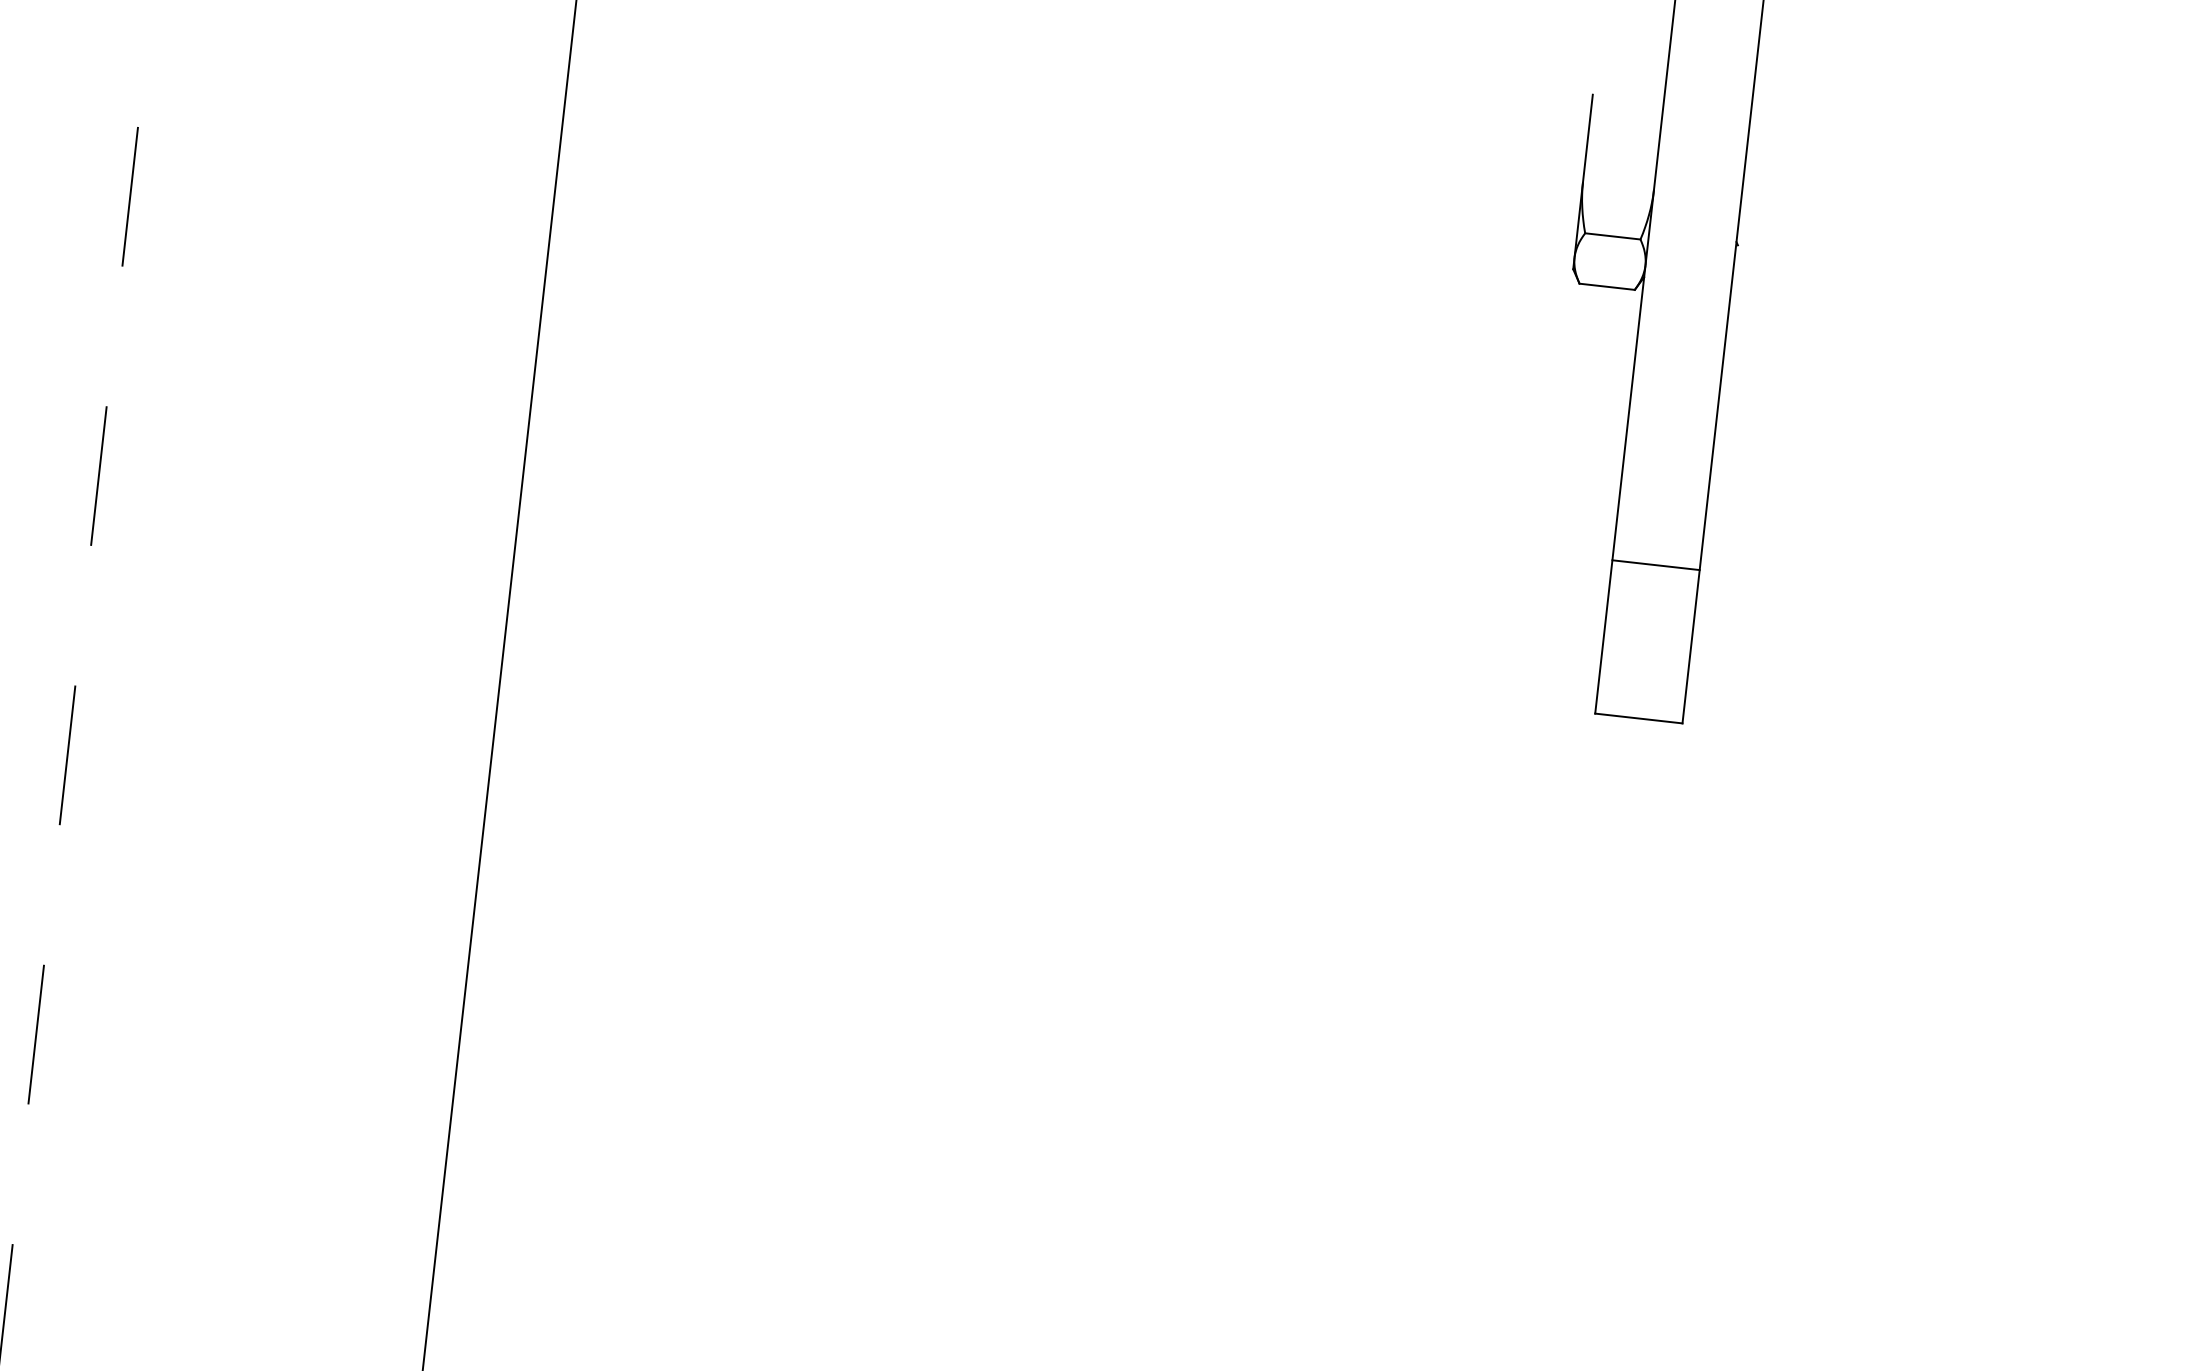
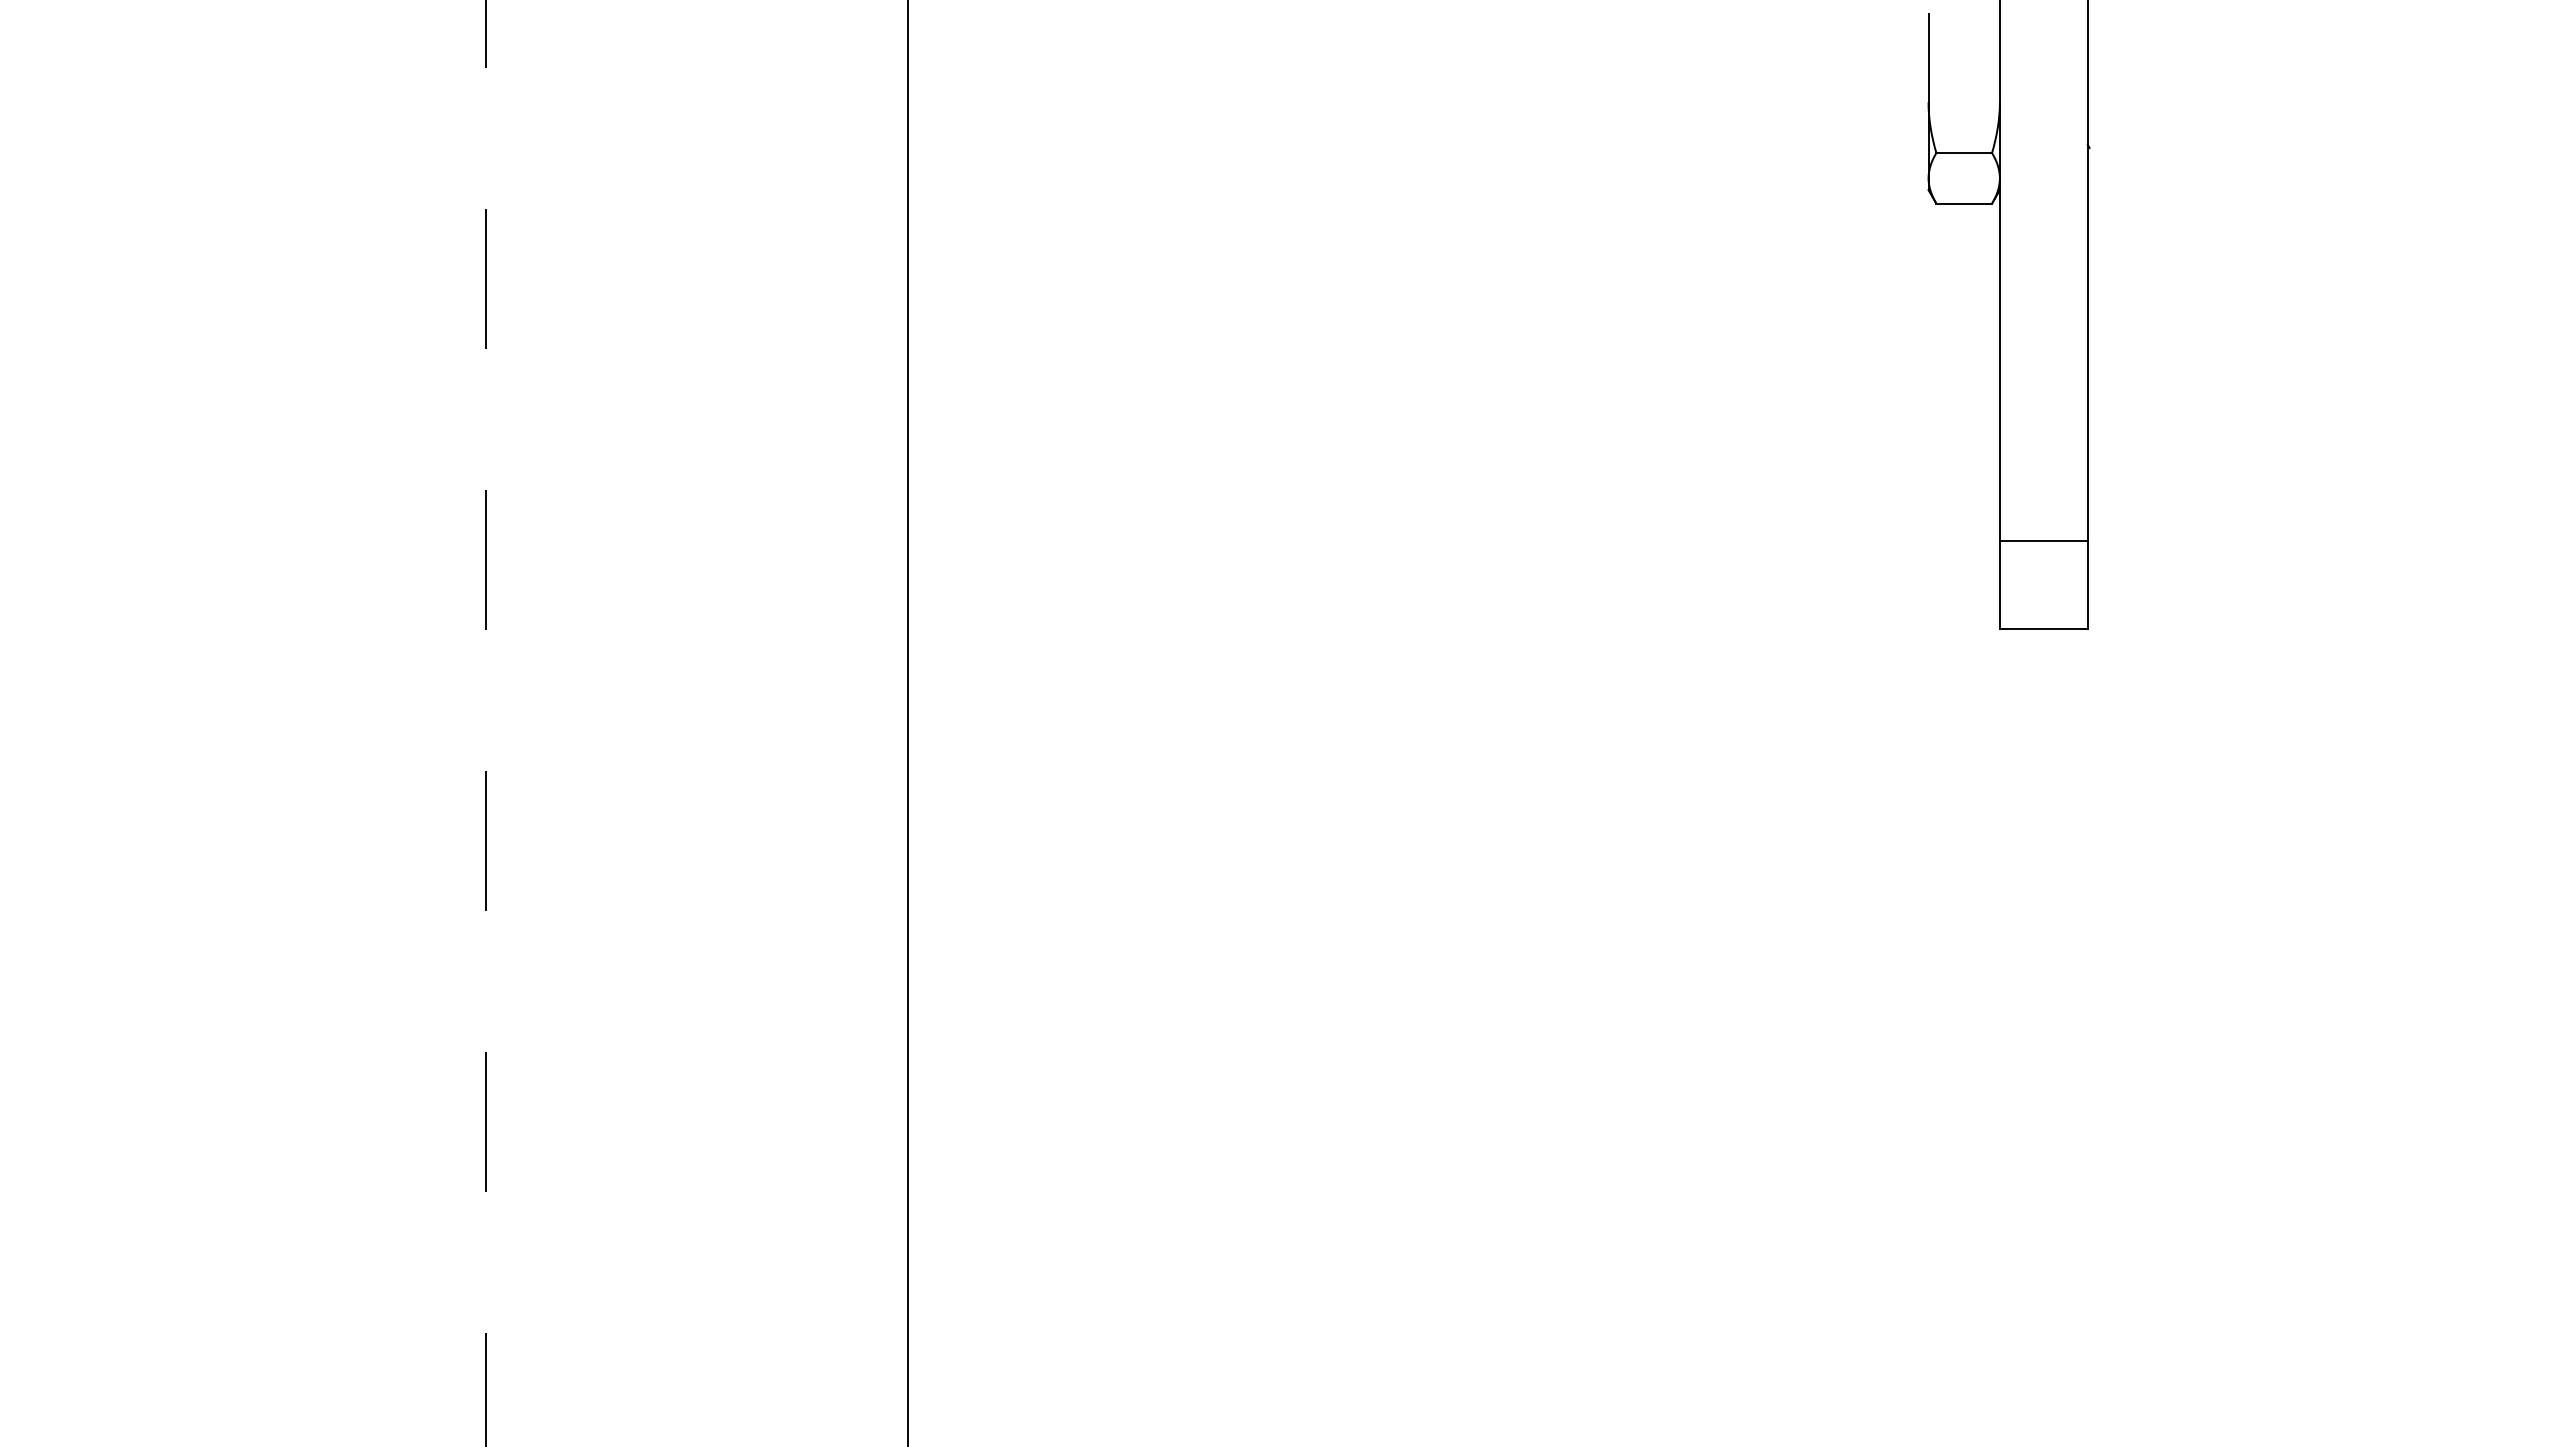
line: (1655, 564) -> (2043, 540), moved

